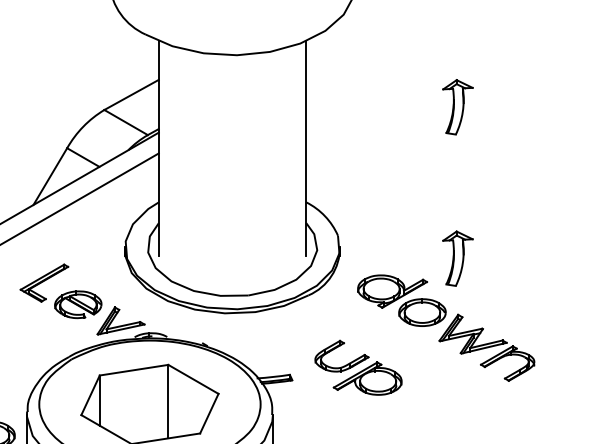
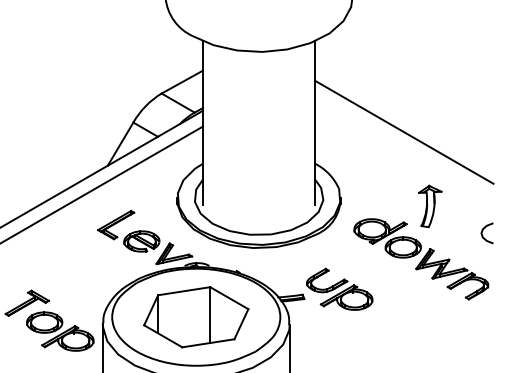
part: (458, 107) -> (430, 91), removed
line: (424, 159) -> (404, 131), added
curve: (528, 291) -> (483, 231), added
part: (358, 366) -> (339, 288), moved

